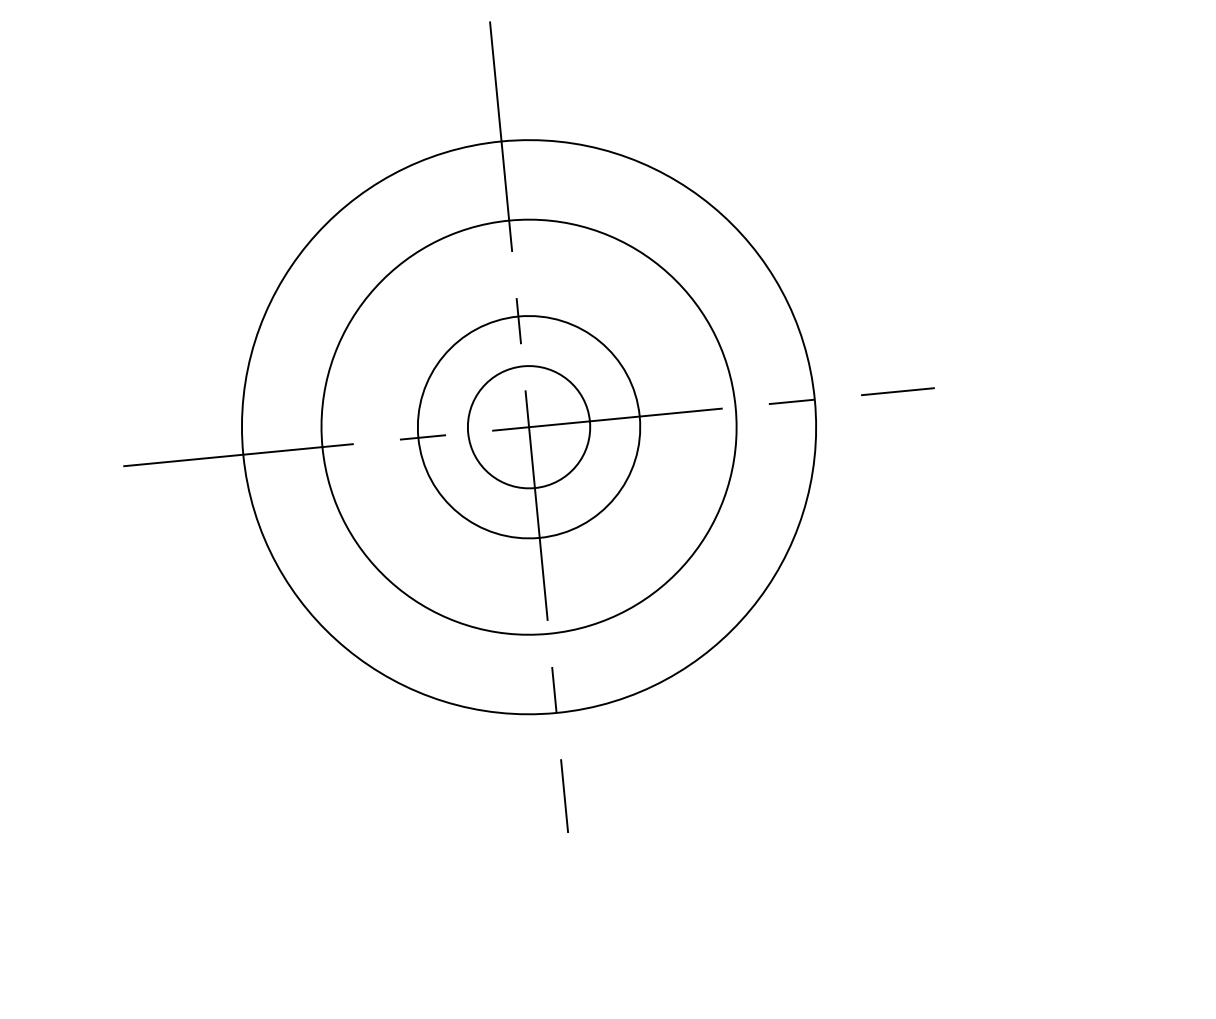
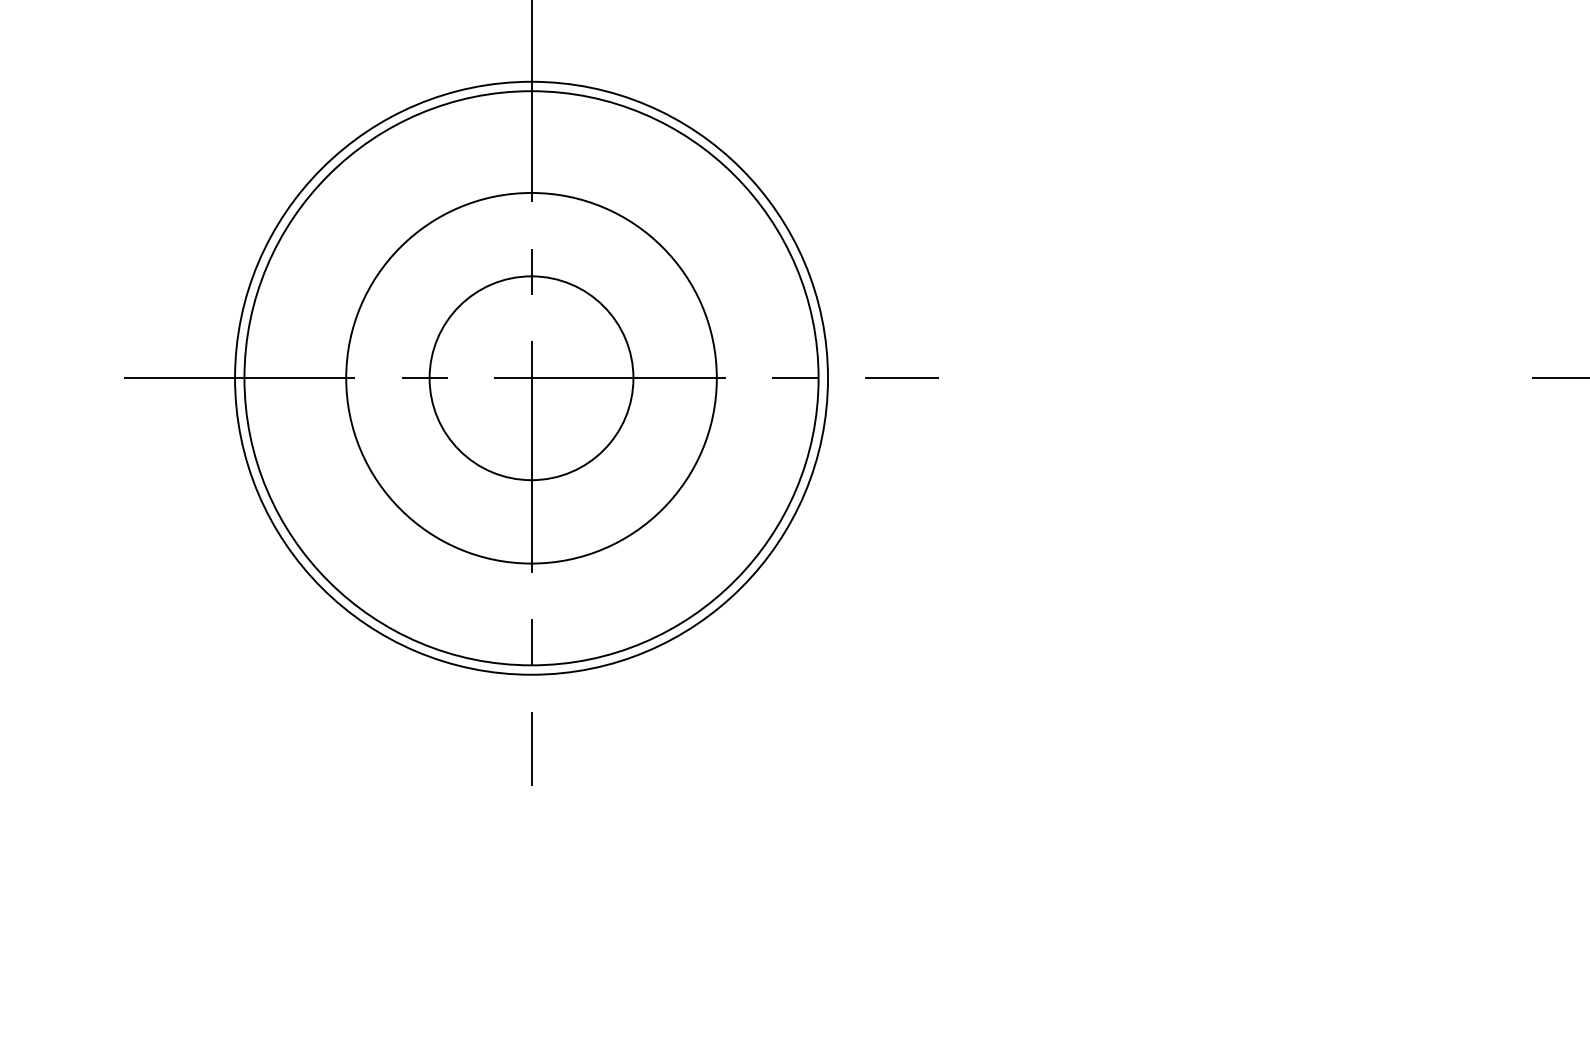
circle: (528, 426) -> (531, 377), size x1.43
circle: (528, 426) -> (531, 377), size x1.67
circle: (529, 427) -> (531, 378), size x1.67

